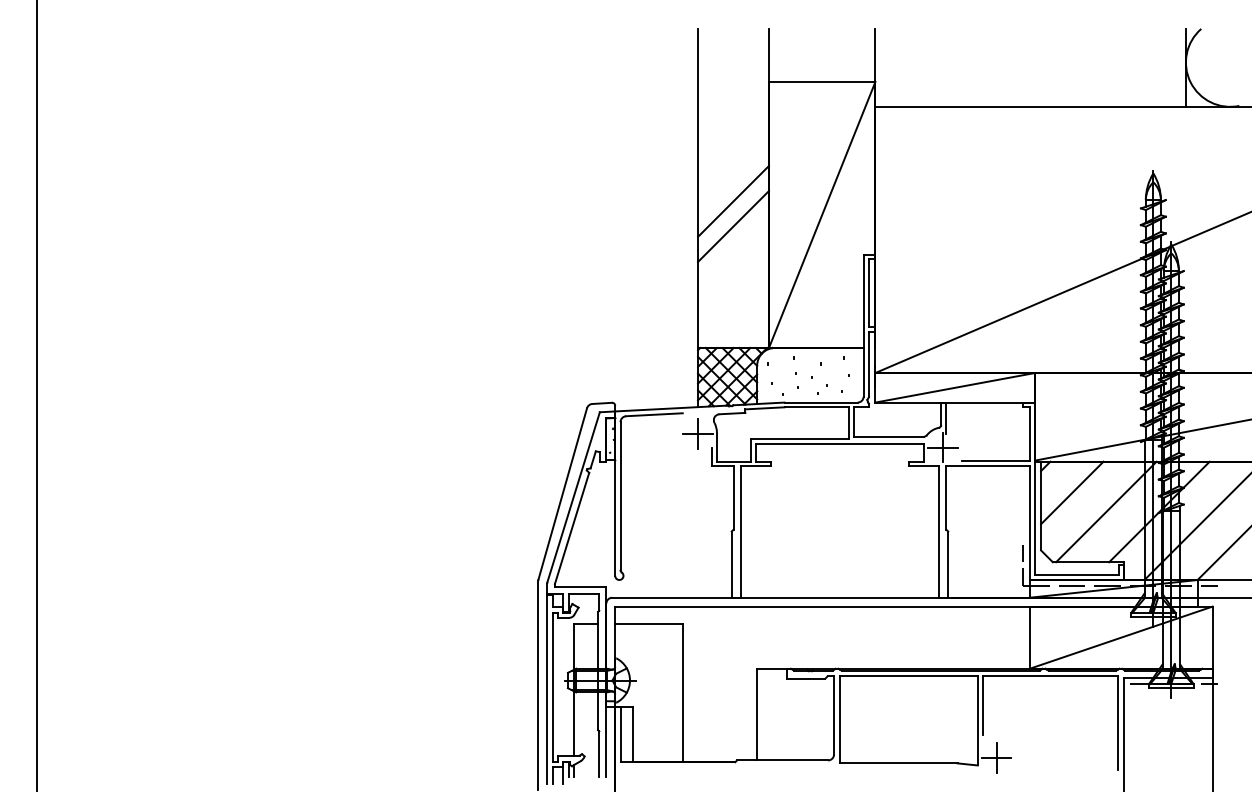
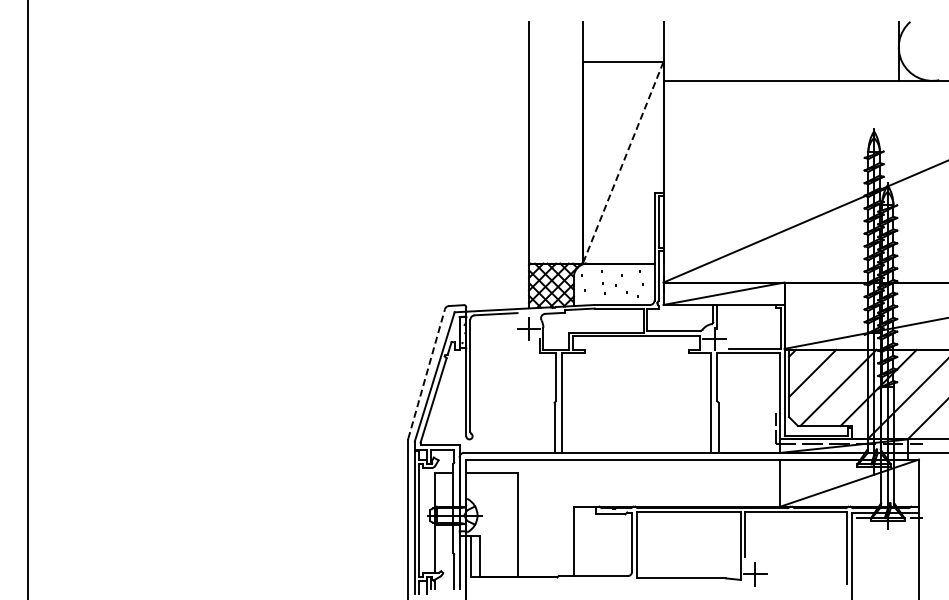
line: (732, 201) -> (555, 152), removed
line: (822, 214) -> (623, 162), solid -> dashed
line: (732, 226) -> (555, 171), removed
line: (562, 492) -> (426, 373), solid -> dashed

